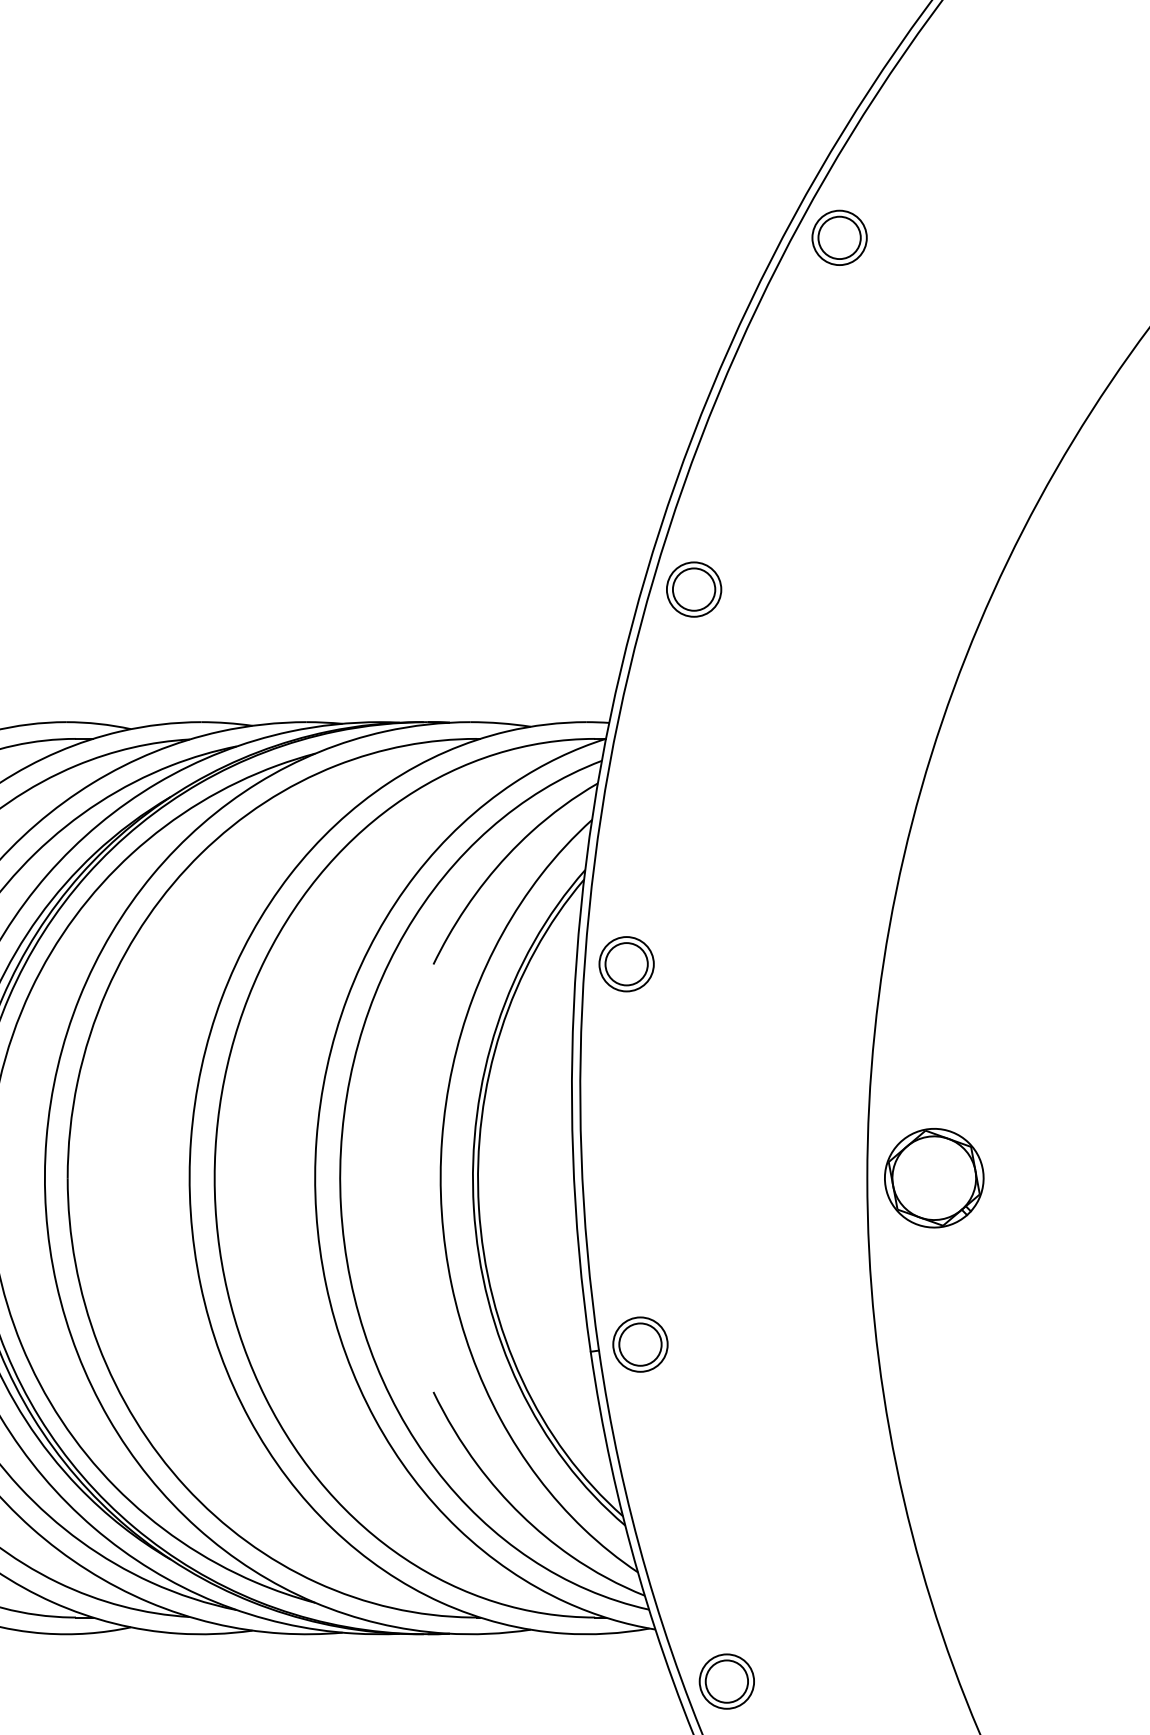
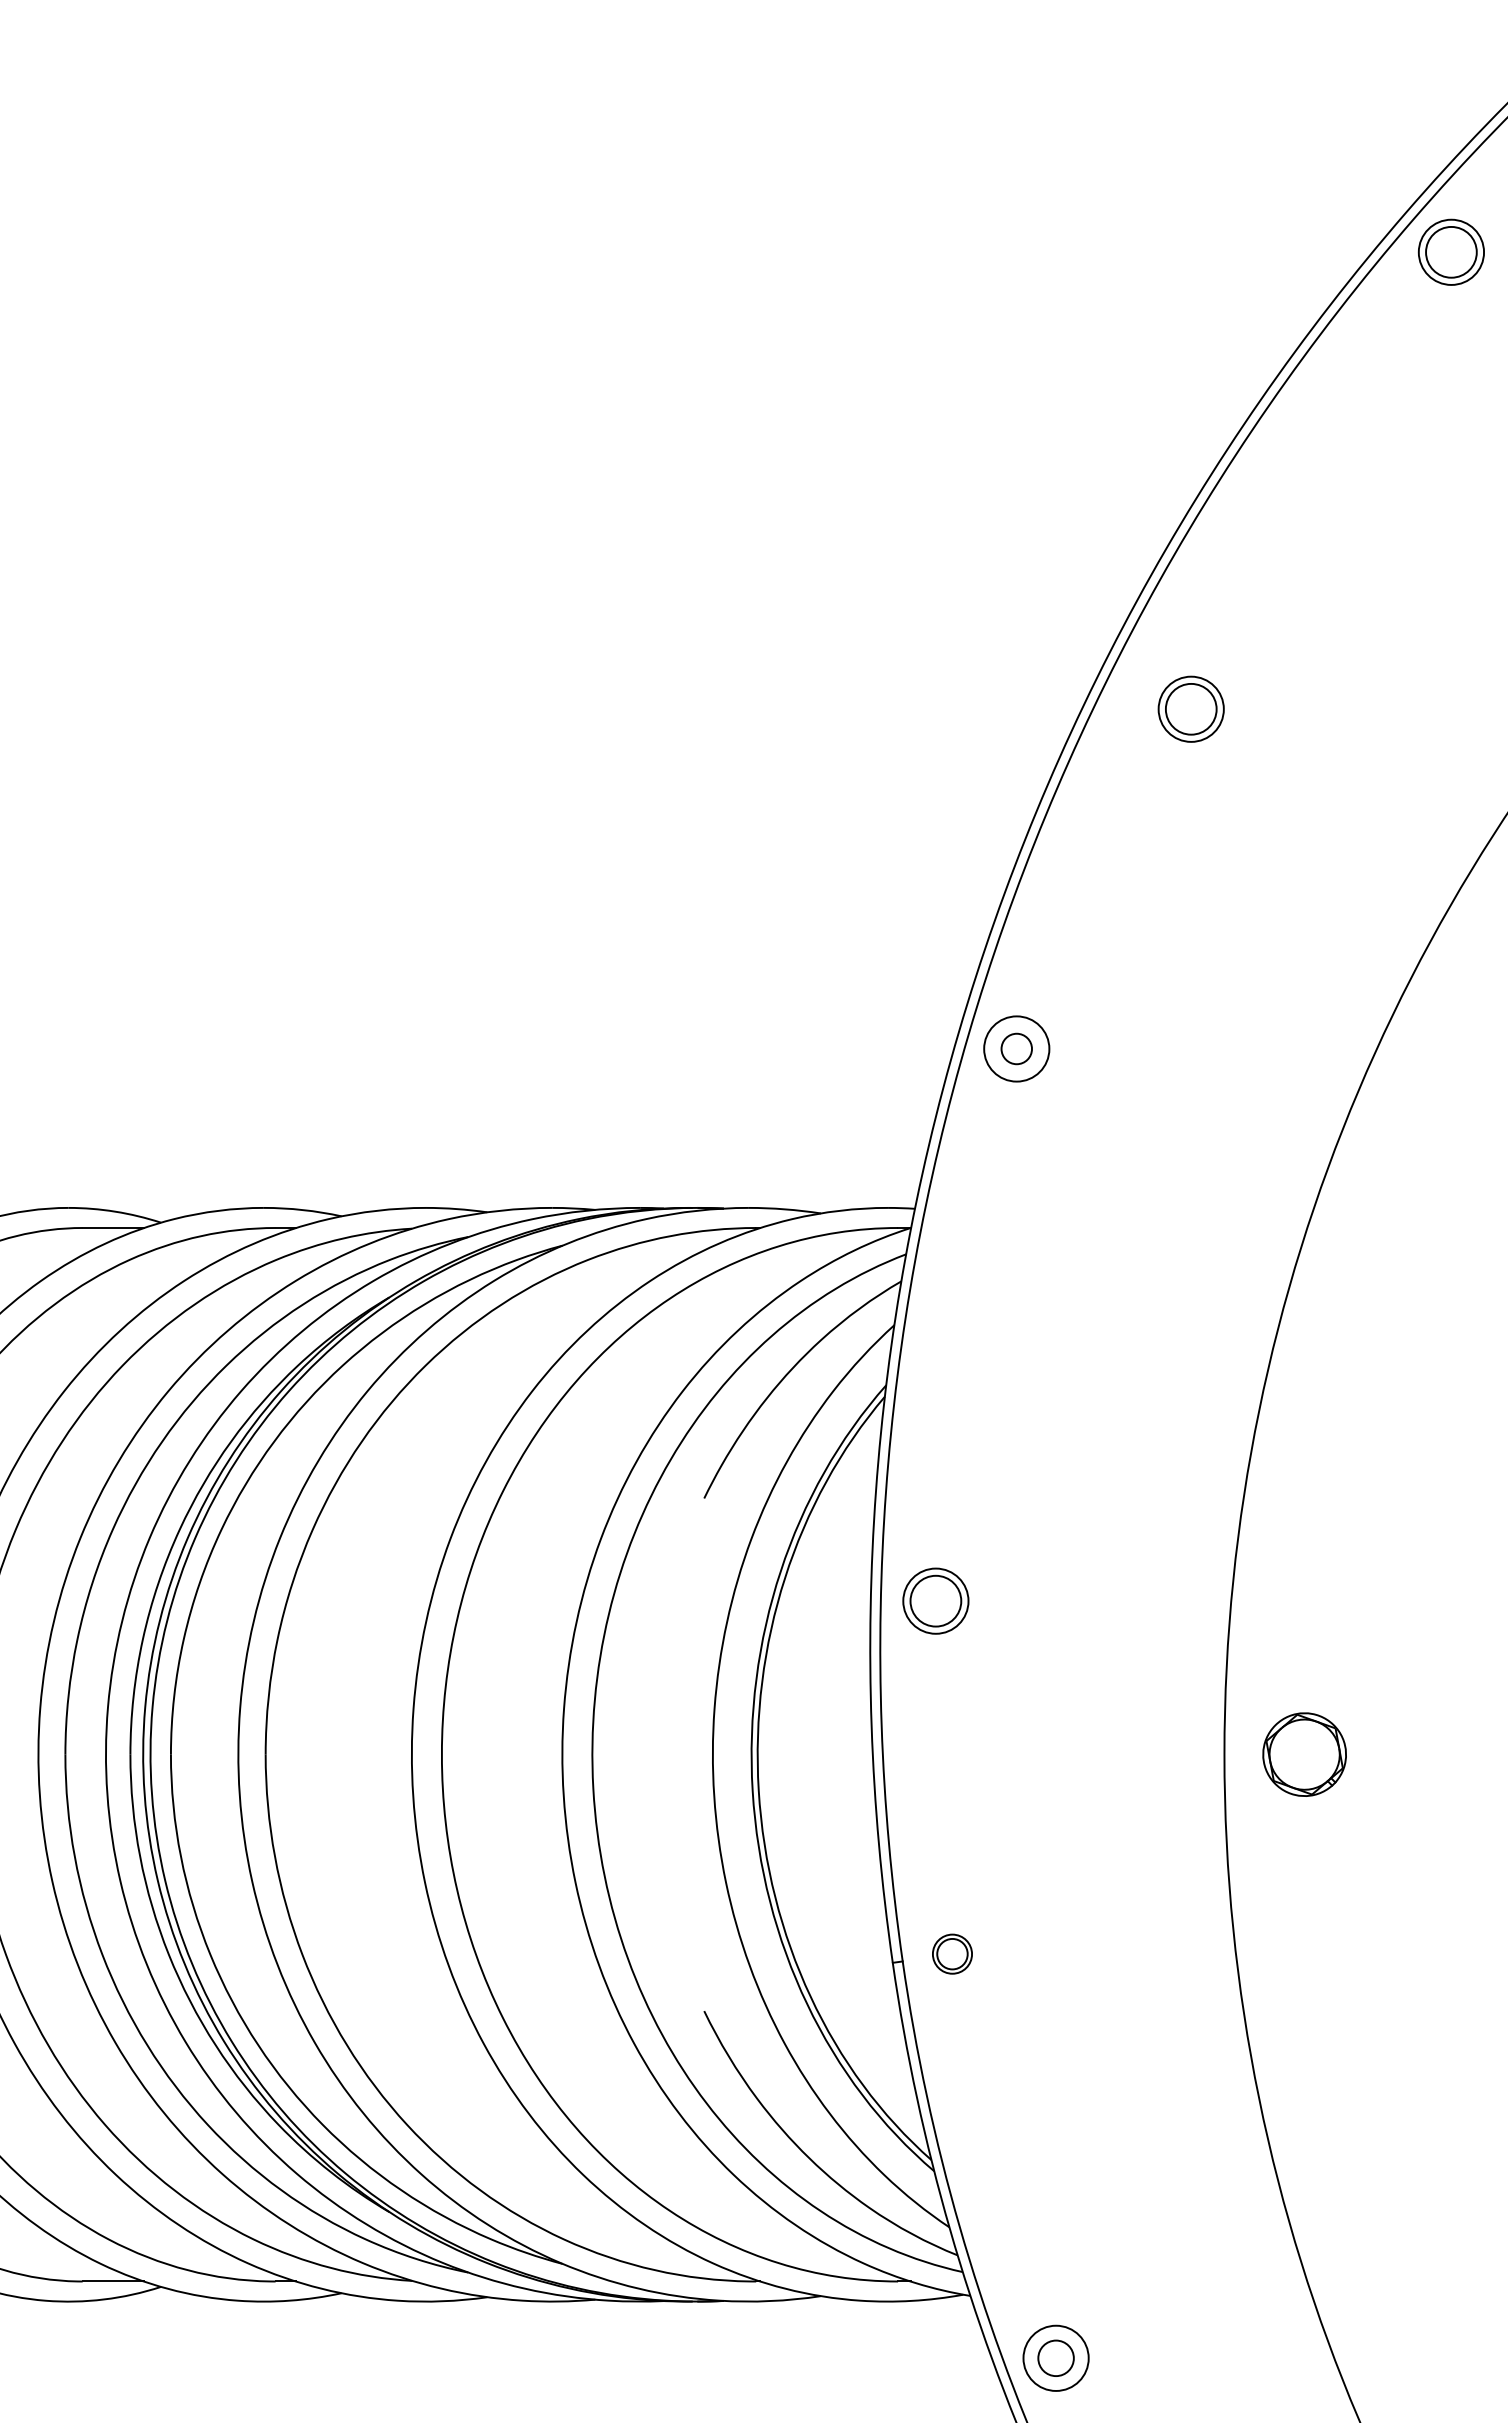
part: (839, 237) -> (1190, 708), moved
circle: (693, 589) -> (1016, 1048), size x0.6
part: (626, 963) -> (935, 1600), moved
part: (934, 1178) -> (1304, 1754), size x0.7
part: (640, 1343) -> (952, 1953), size x0.6
circle: (726, 1680) -> (1055, 2357), size x0.7

